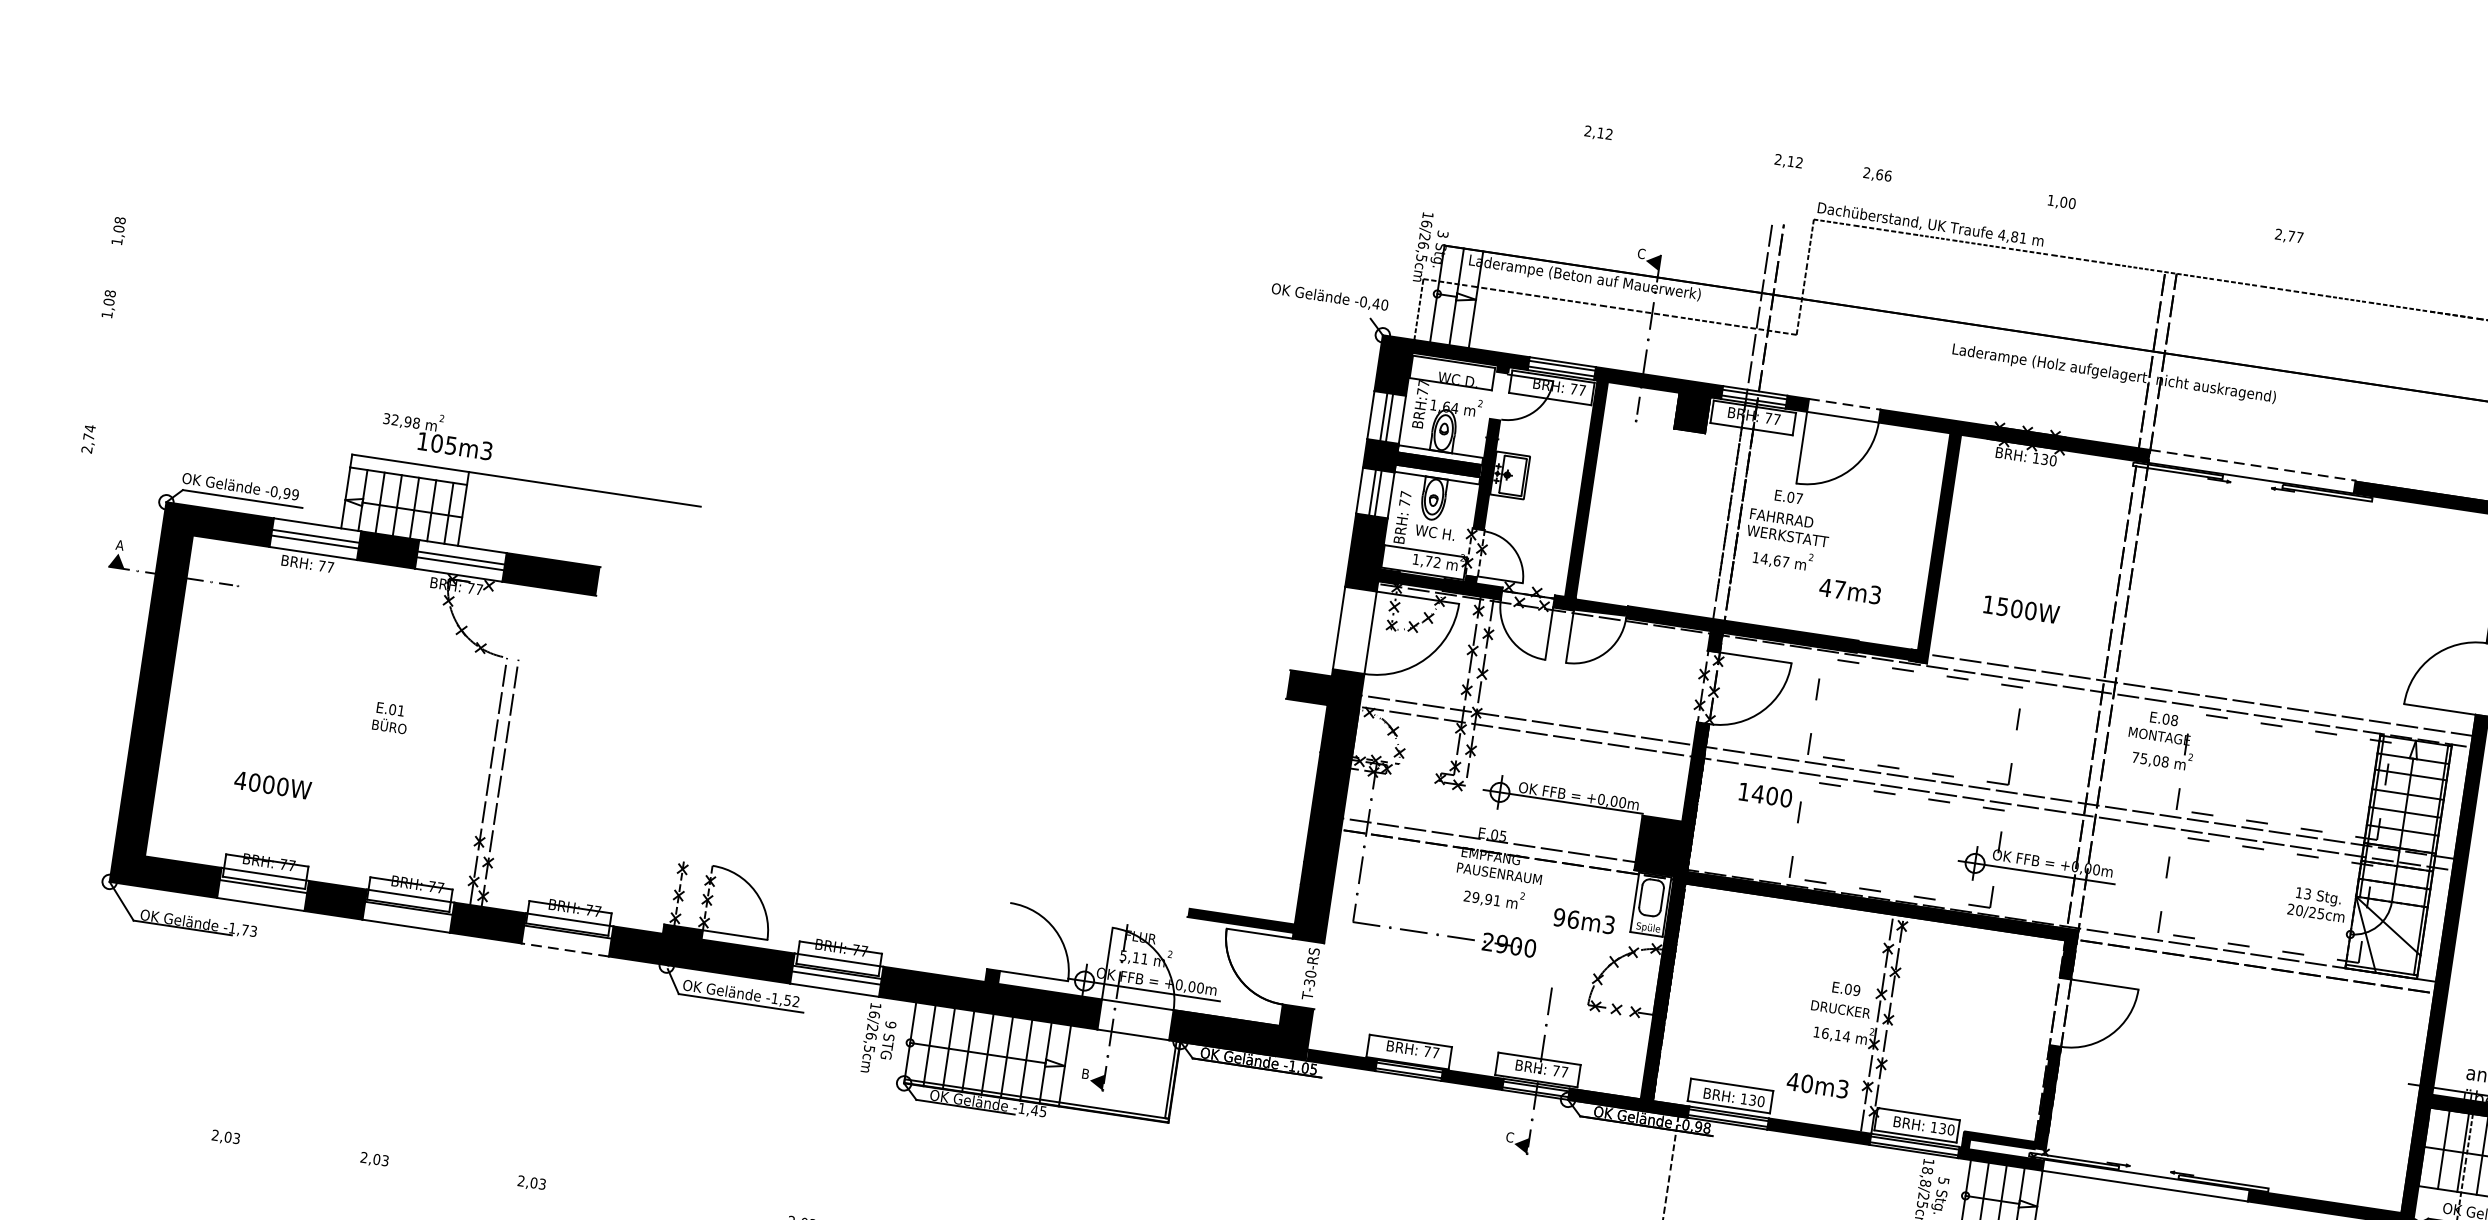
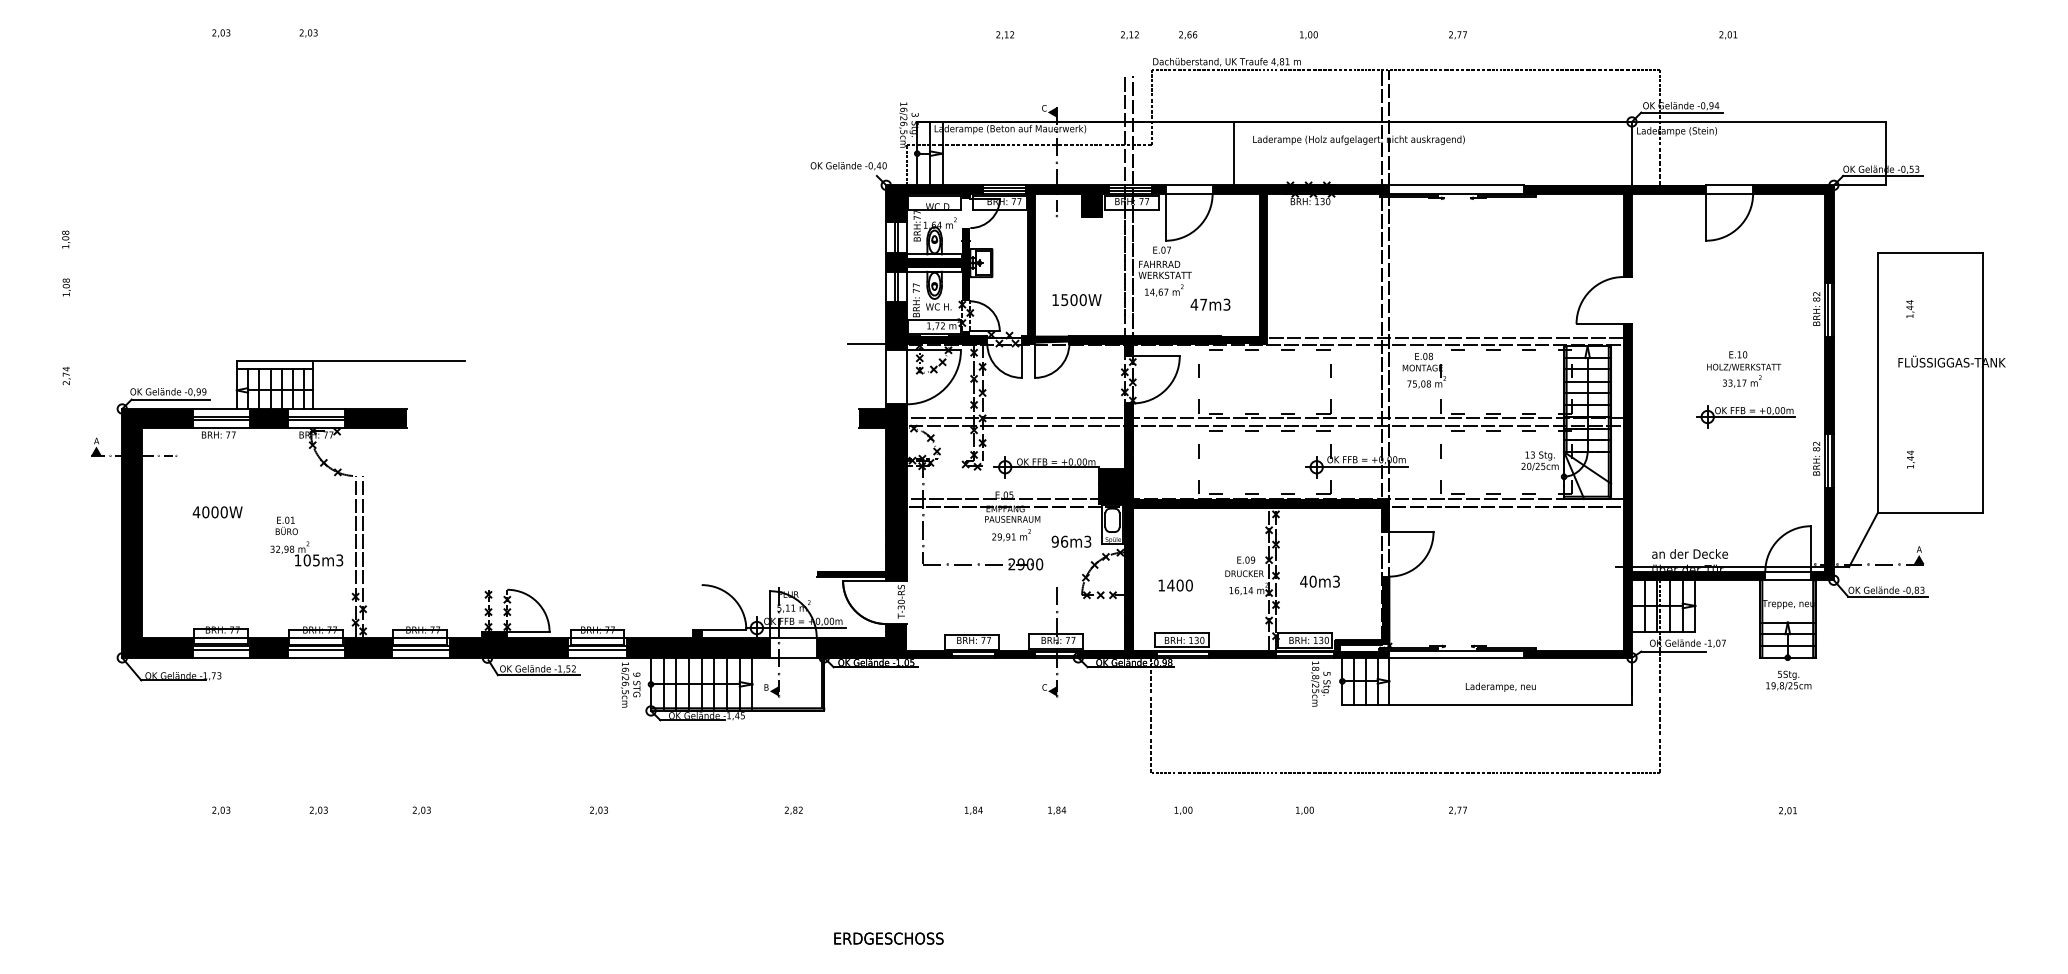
line: (1919, 365) -> (1233, 153), added
line: (1845, 404) -> (1189, 185), dashed -> solid
text: (437, 432) -> (306, 553), moved
line: (2254, 465) -> (1457, 185), dashed -> solid
line: (1317, 573) -> (867, 344), added
text: (2020, 610) -> (1076, 300), moved
text: (272, 785) -> (217, 512), moved
text: (1765, 794) -> (1175, 585), moved
line: (262, 891) -> (221, 649), added
line: (407, 913) -> (316, 649), added
line: (566, 937) -> (420, 649), added
line: (564, 949) -> (420, 657), dashed -> solid
text: (1816, 1085) -> (1319, 581), moved

